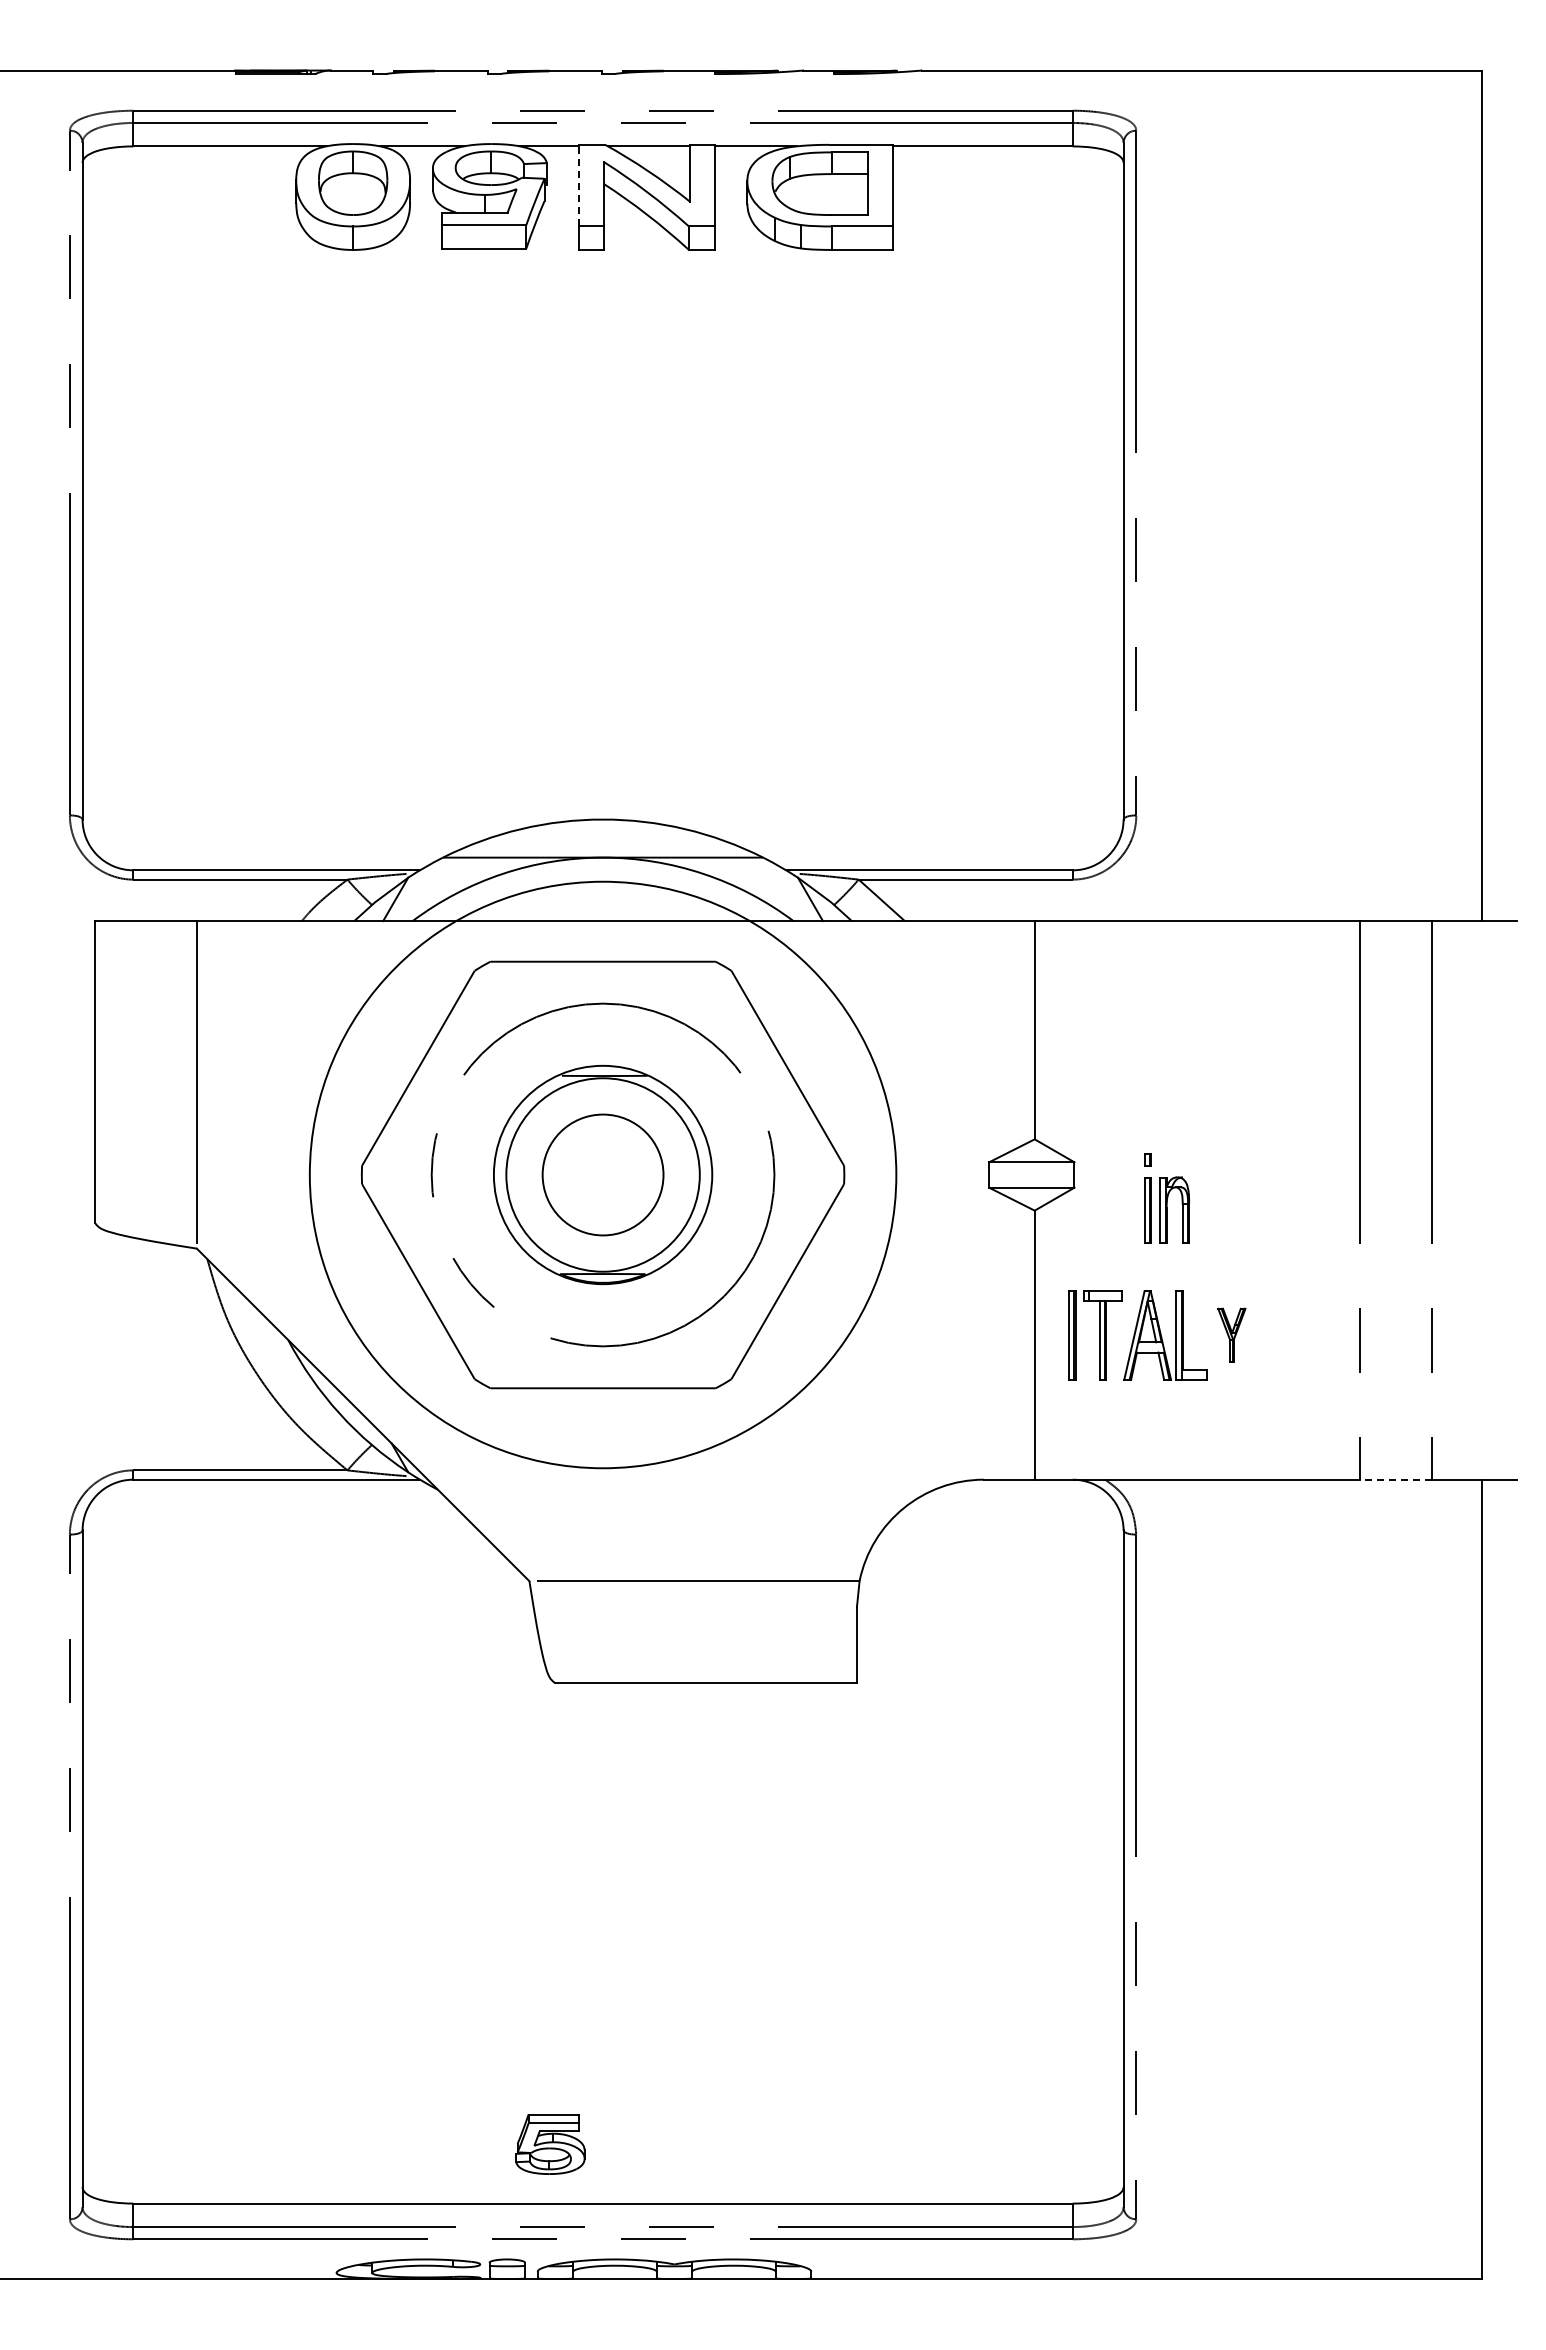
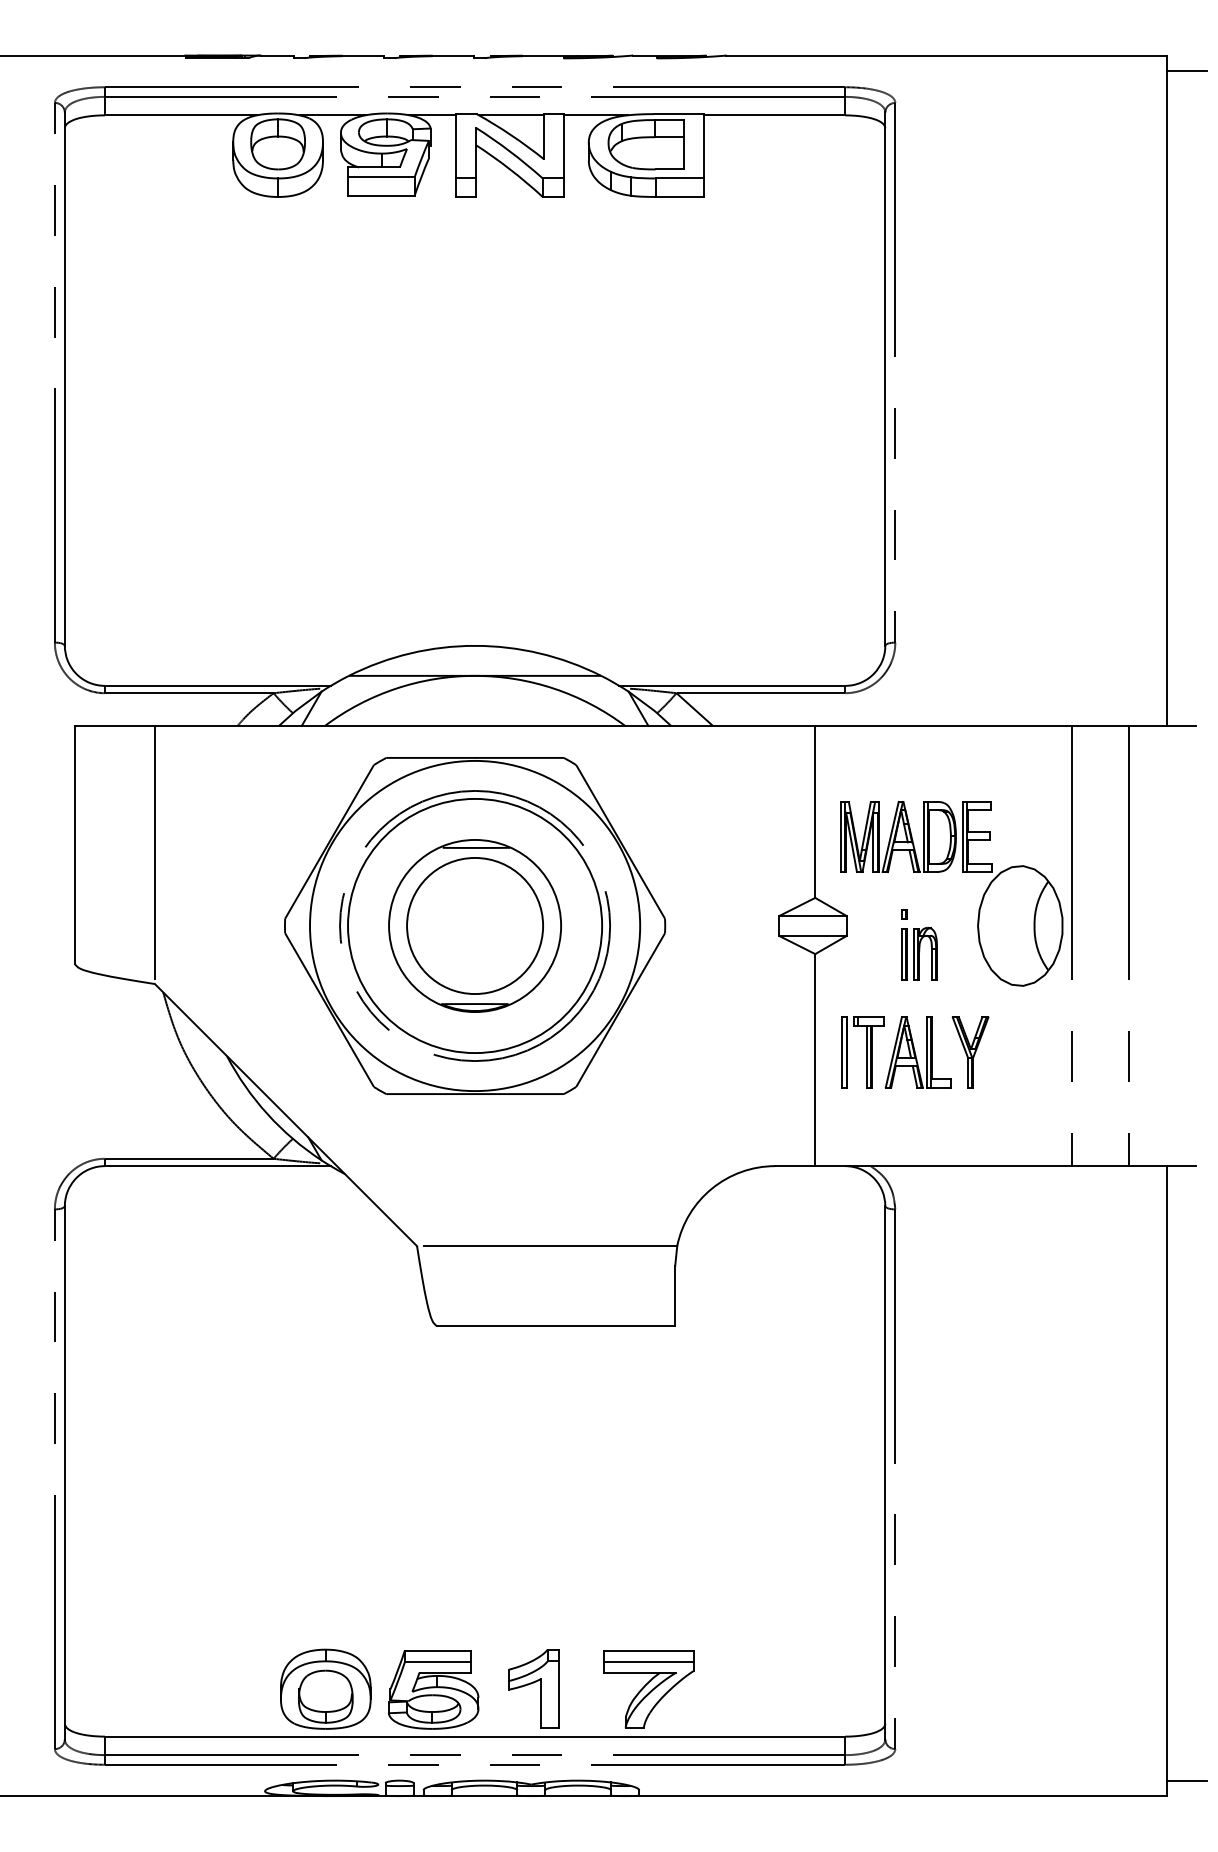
line: (1506, 89) -> (1187, 70), added
line: (578, 185) -> (455, 146), dashed -> solid
part: (1197, 1106) -> (943, 872), added
circle: (602, 1174) -> (474, 925), size x0.71
circle: (602, 1174) -> (474, 925), size x1.43
circle: (602, 1174) -> (474, 925), size x1.67
part: (1231, 1335) -> (970, 1052), size x1.67
line: (1396, 1479) -> (1100, 1165), dashed -> solid
part: (676, 2136) -> (532, 1683), added
part: (413, 2143) -> (325, 1689), added
part: (823, 2143) -> (648, 1689), added
part: (550, 2144) -> (433, 1690), size x1.67
line: (1506, 2260) -> (1187, 1781), added

